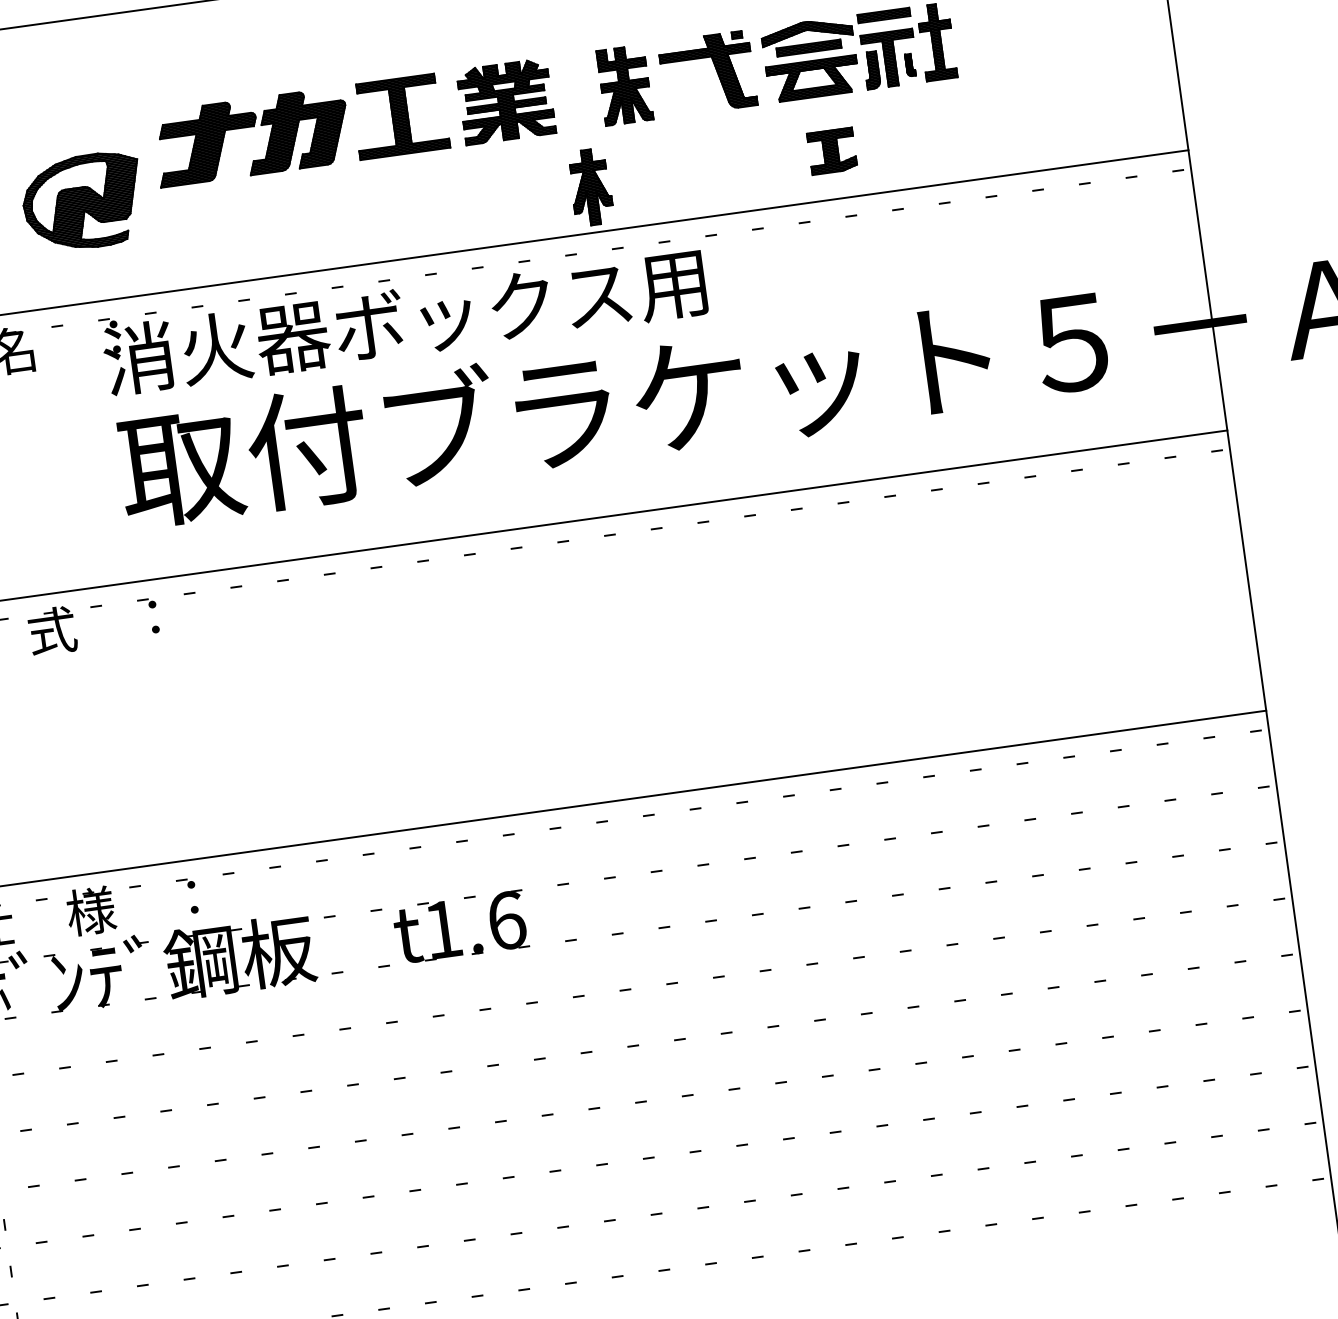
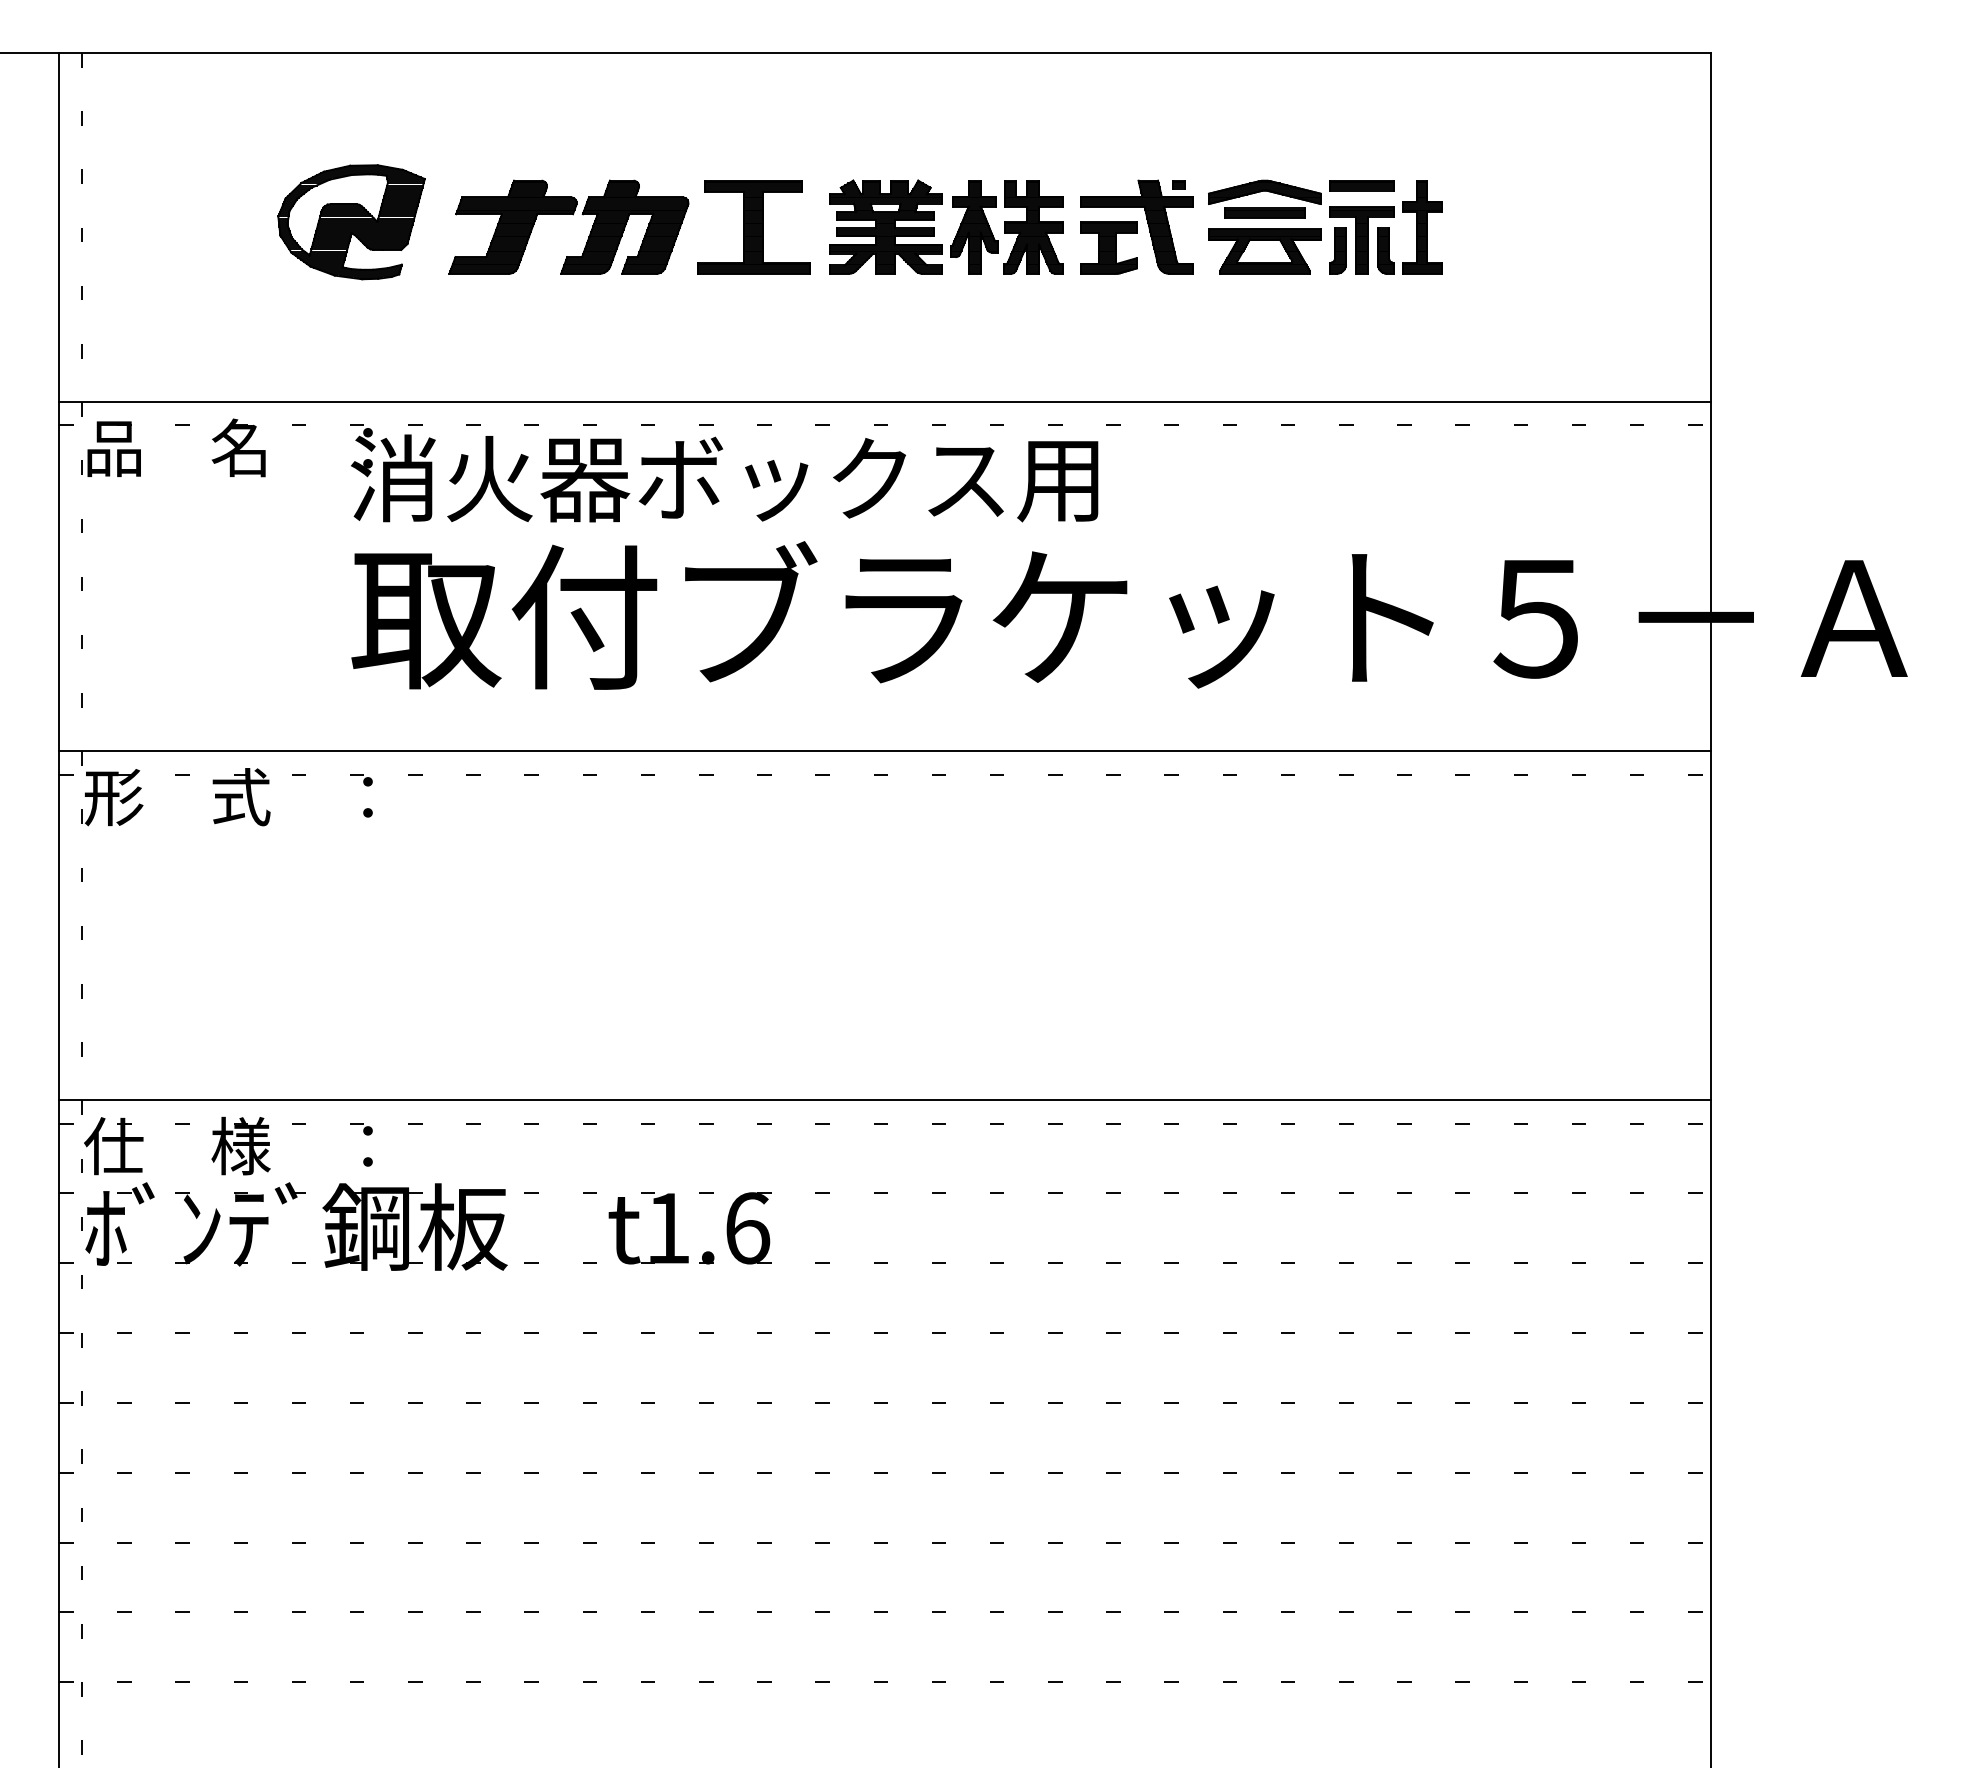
part: (909, 64) -> (1385, 250), size x1.67
part: (831, 150) -> (1108, 247), moved
part: (590, 187) -> (974, 227), moved
part: (83, 202) -> (351, 222), moved

